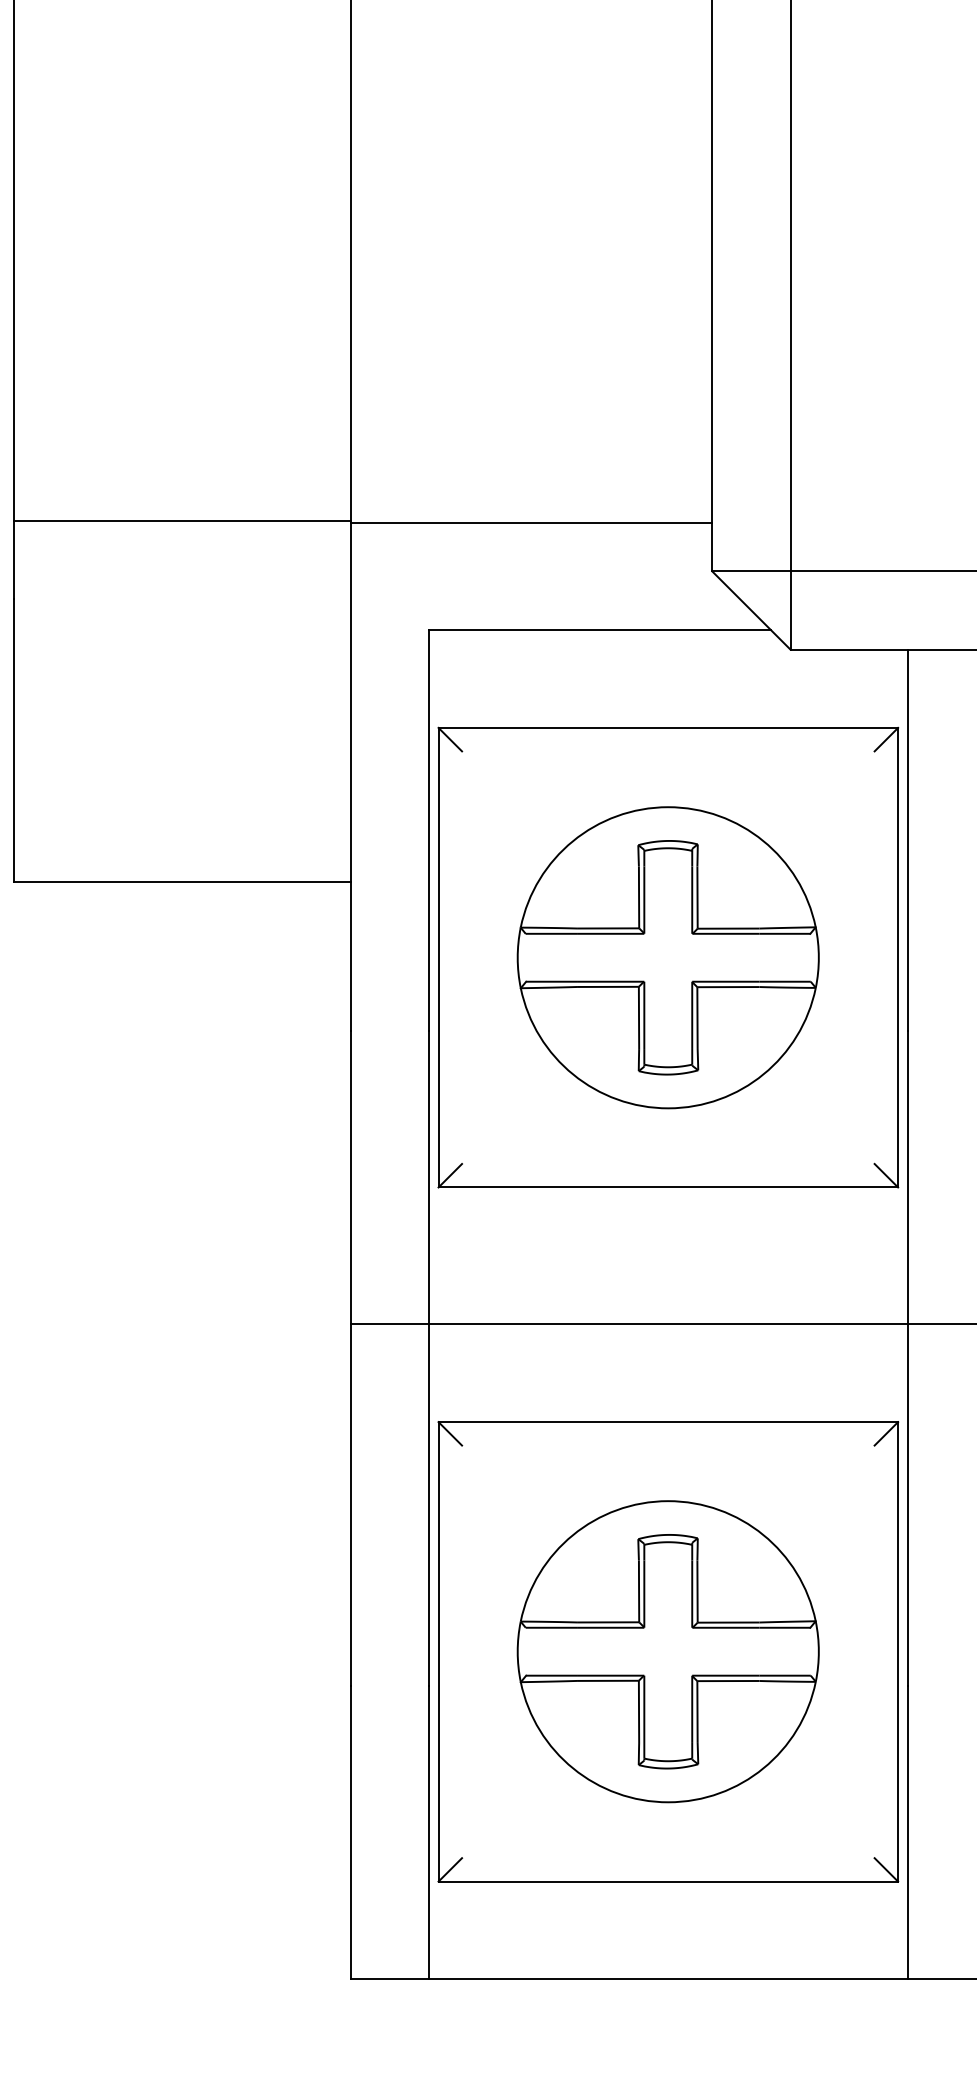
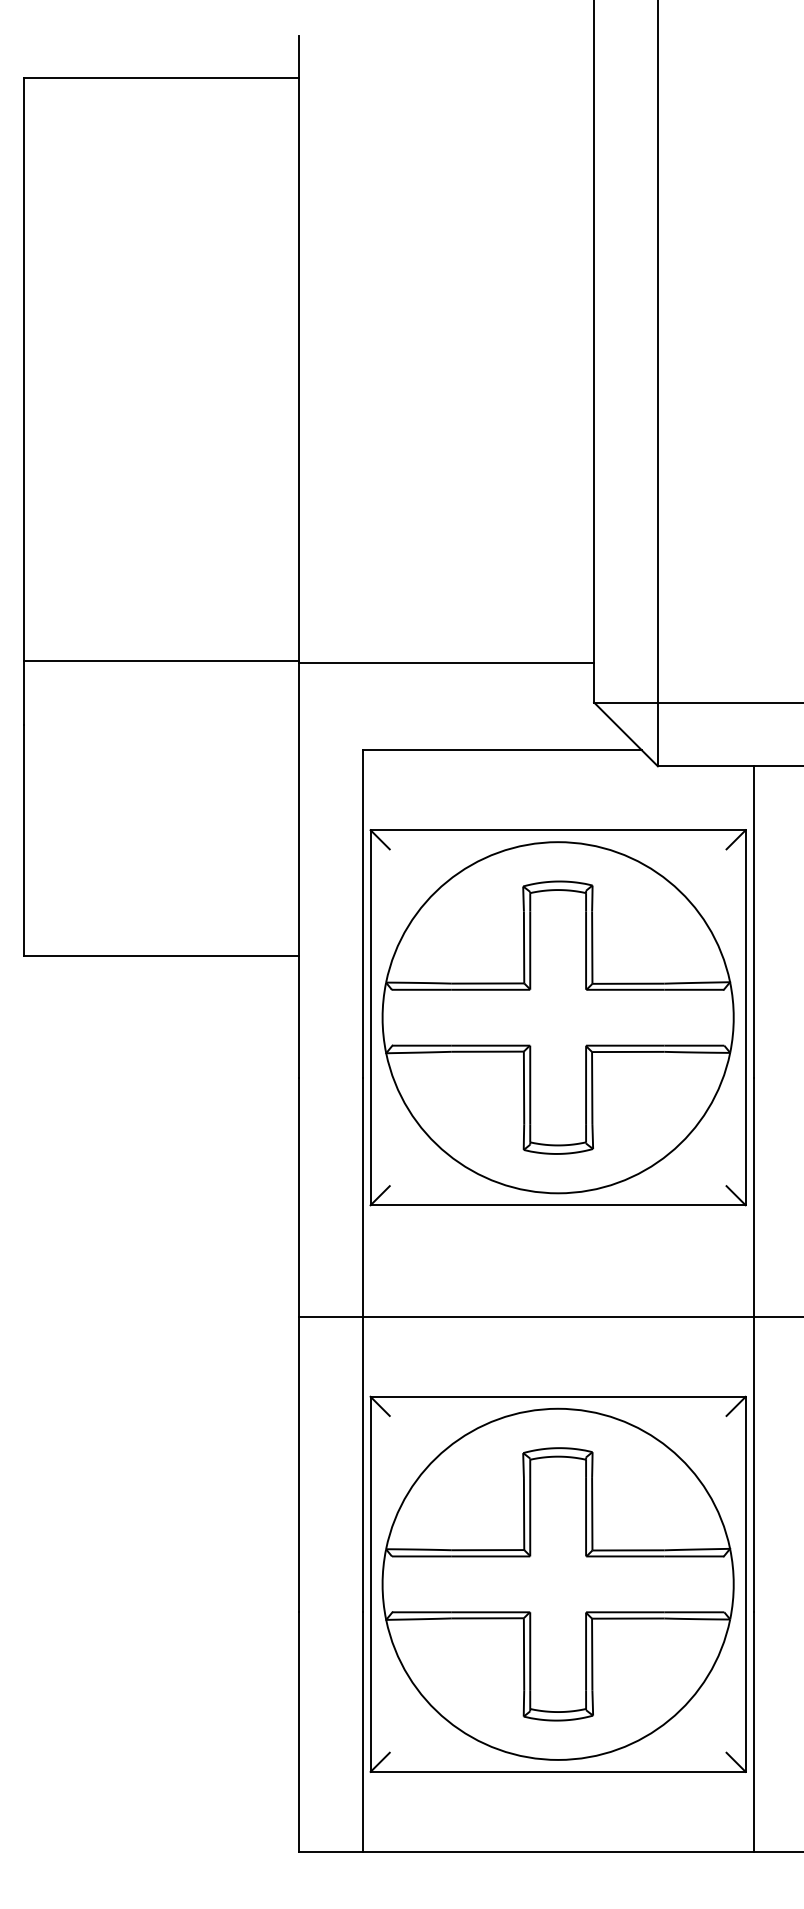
part: (667, 957) -> (557, 1017), size x1.43
part: (667, 1650) -> (557, 1583), size x1.43

